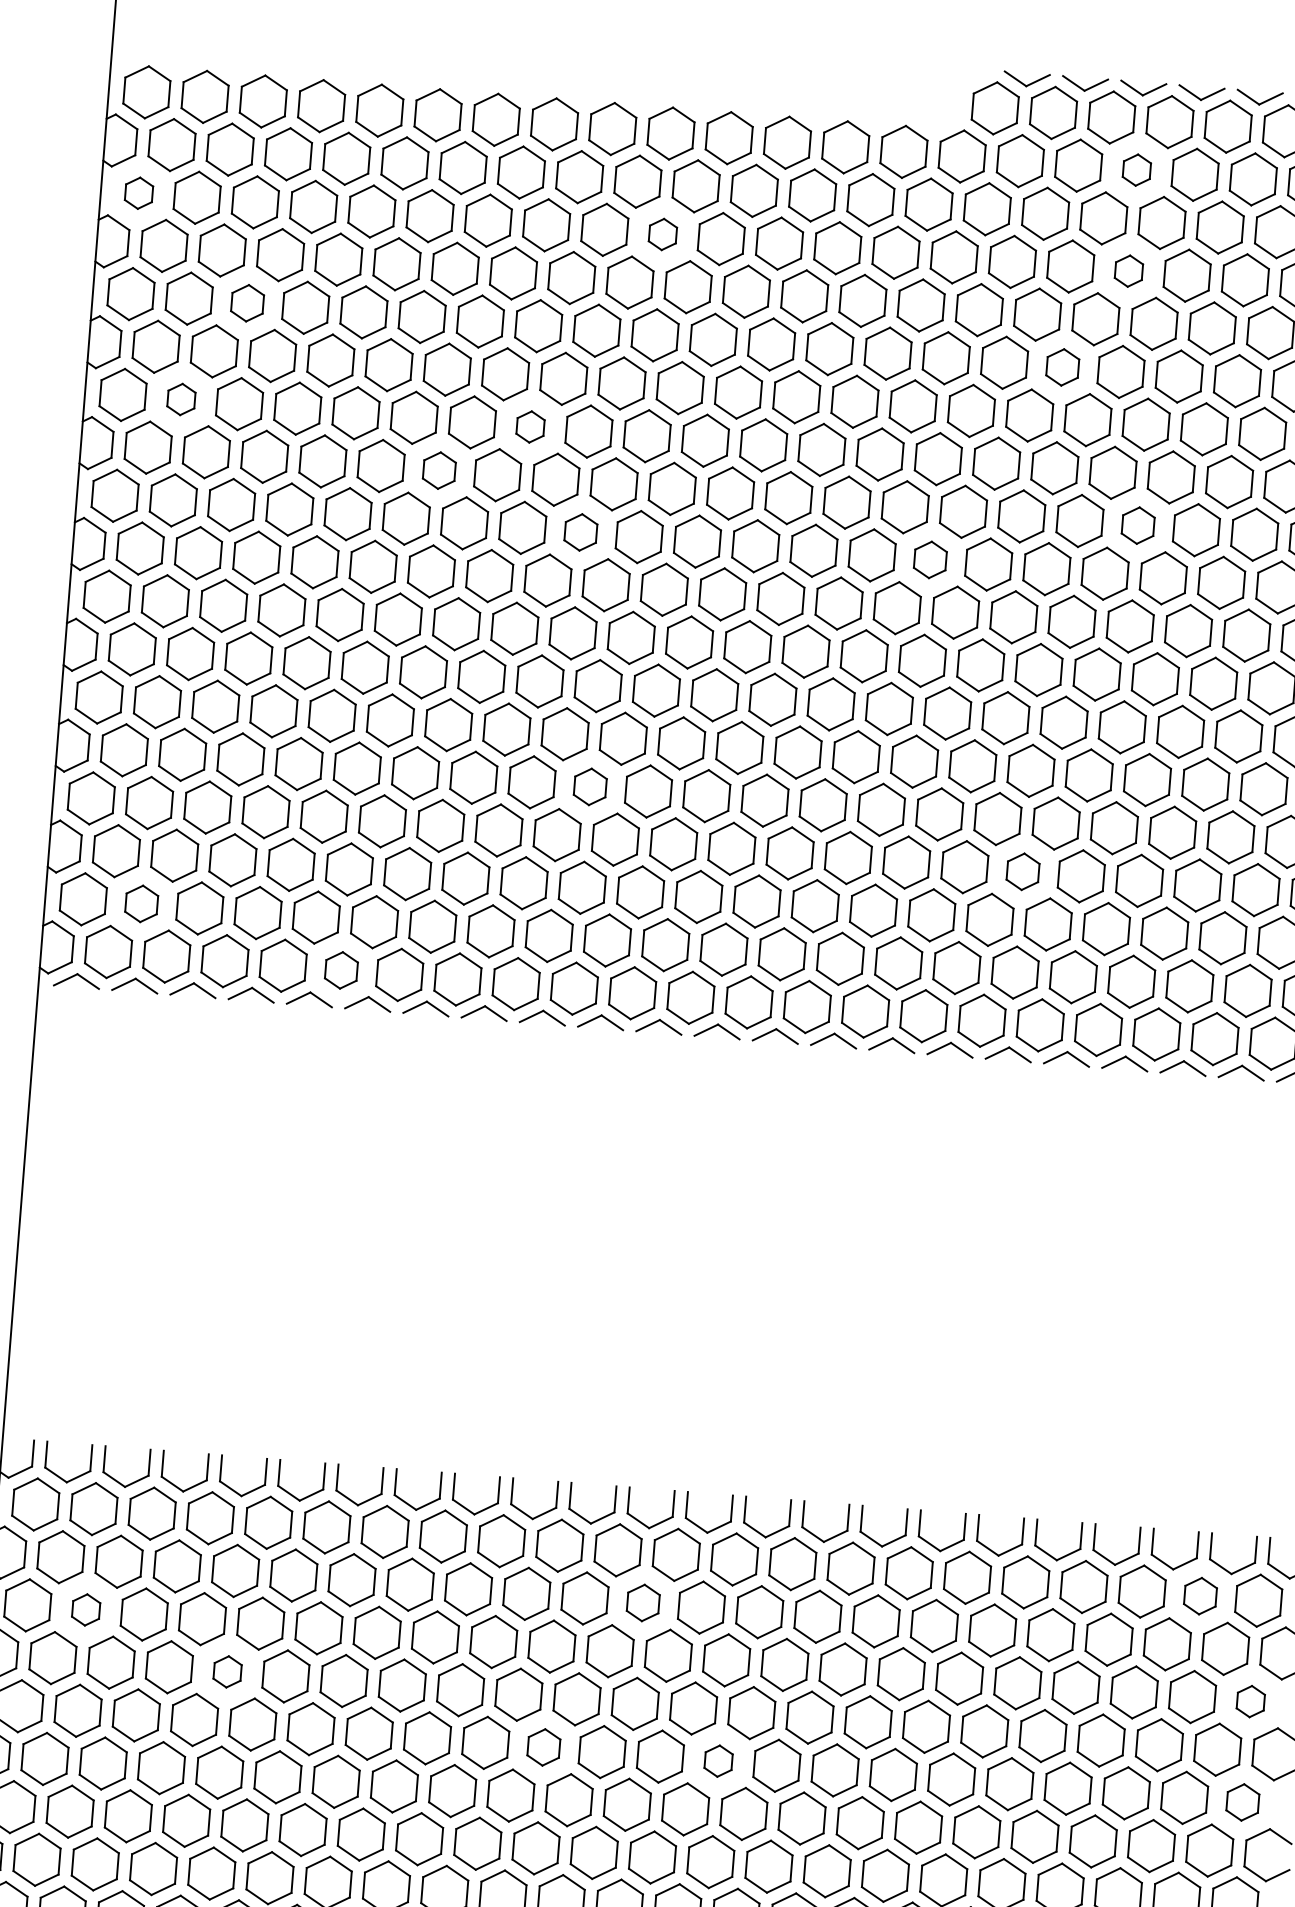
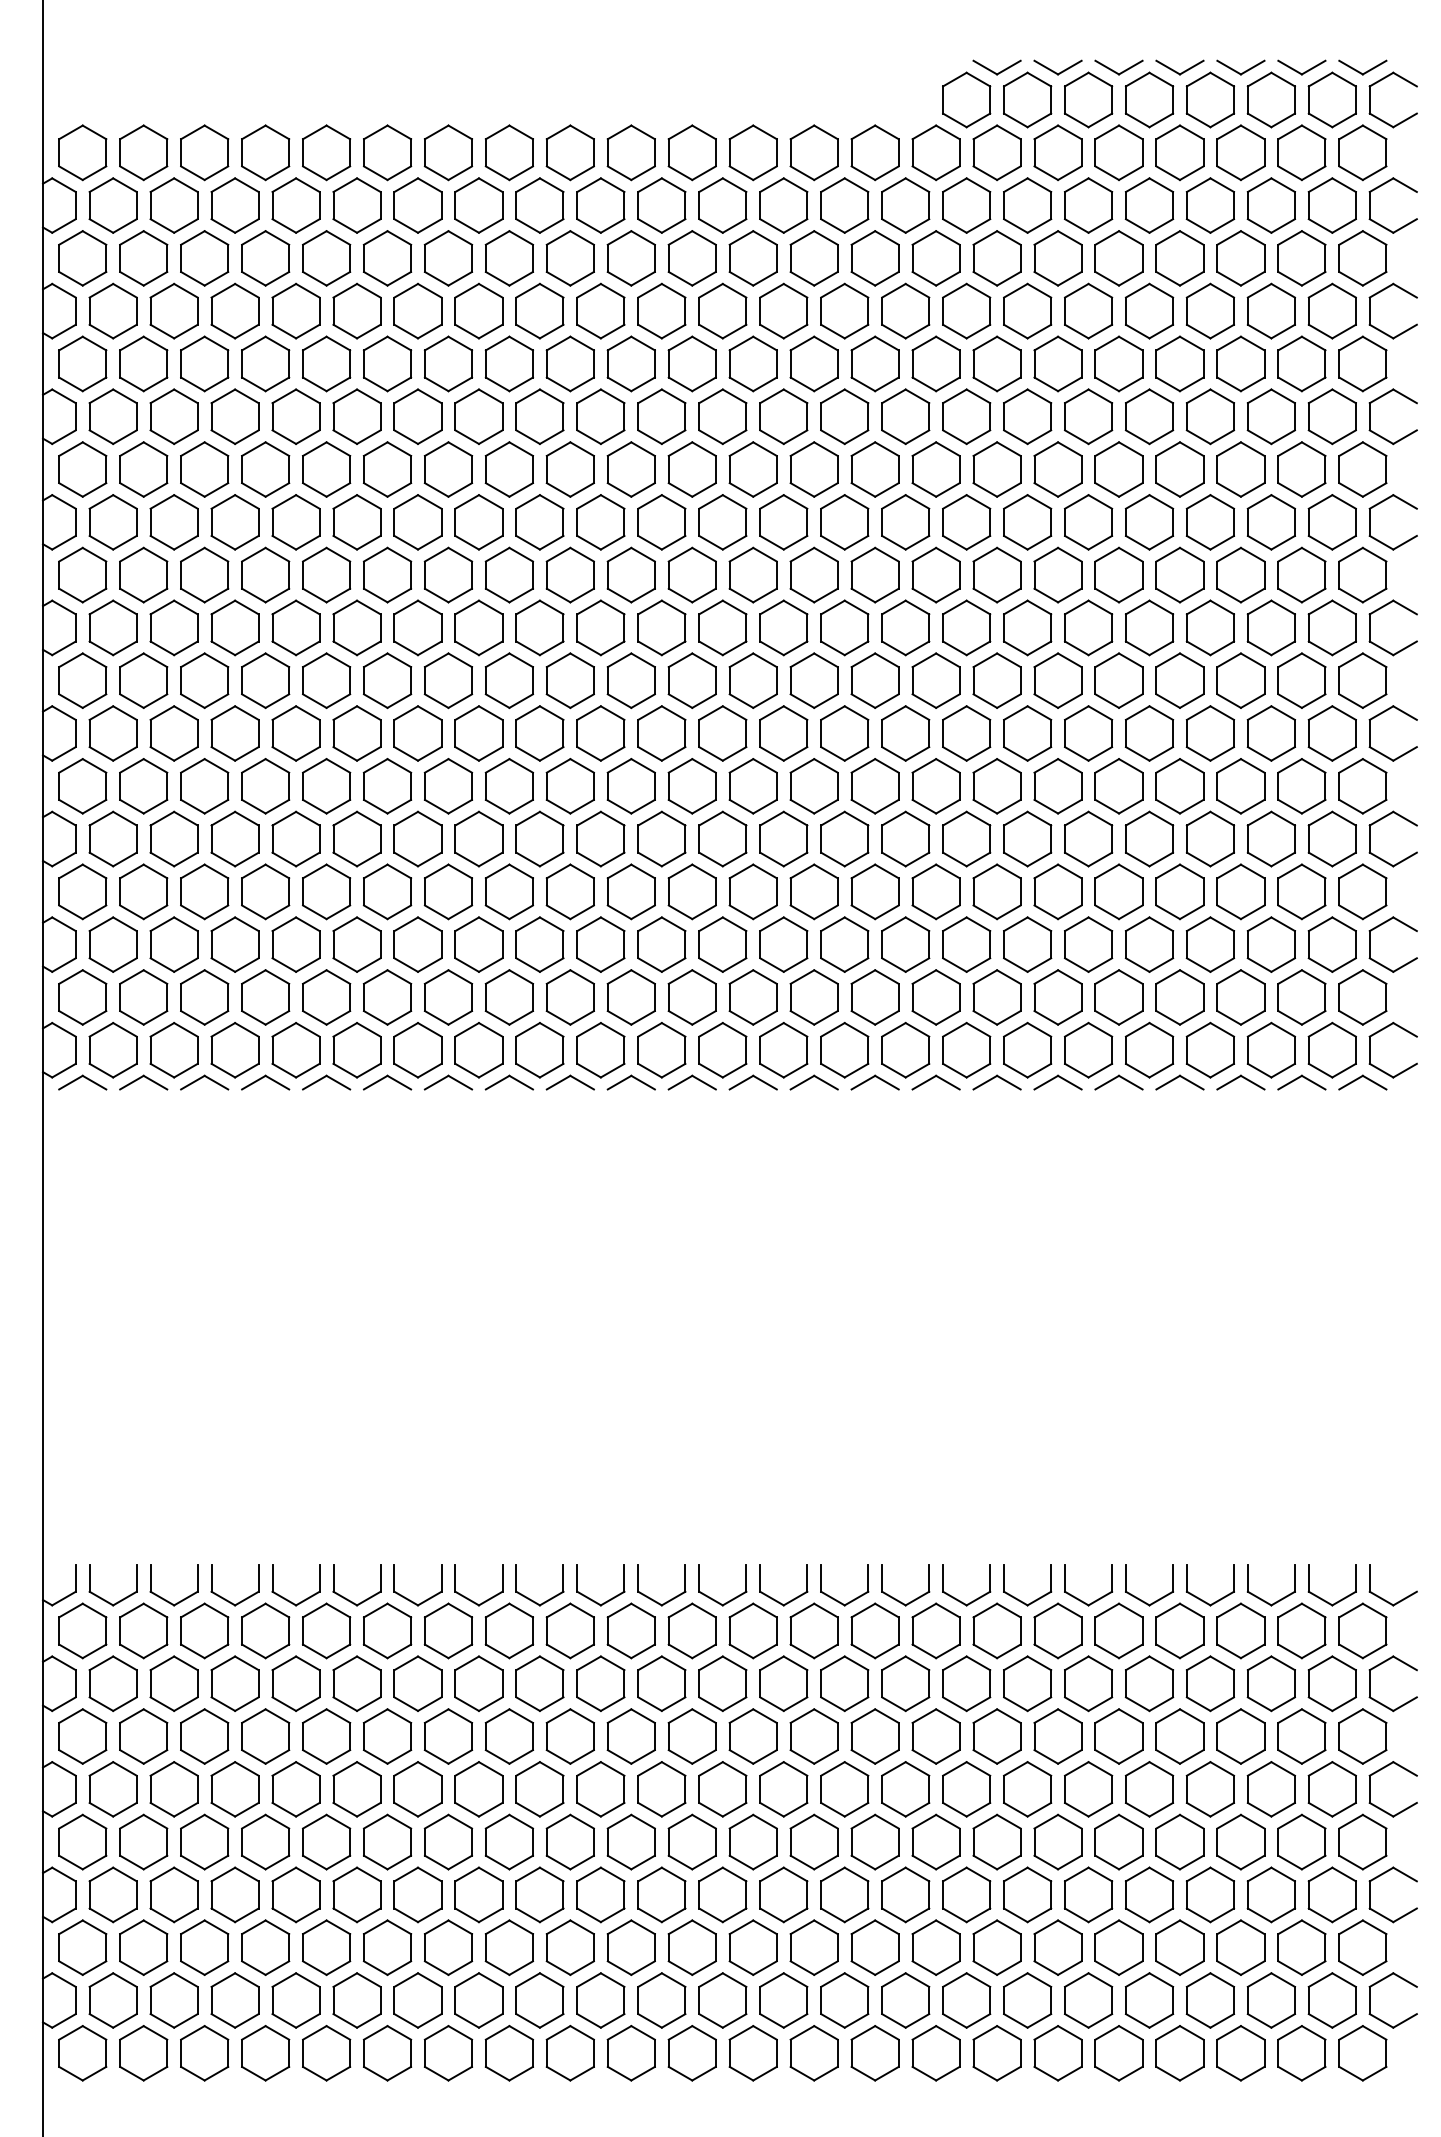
part: (1136, 169) -> (1118, 152), size x1.67
part: (138, 193) -> (82, 258), size x1.67
part: (662, 234) -> (630, 258), size x1.67
part: (1128, 271) -> (1118, 258), size x1.67
part: (247, 302) -> (204, 363), size x1.43
part: (1062, 366) -> (1057, 363), size x1.43
part: (181, 399) -> (143, 469), size x1.67
part: (529, 426) -> (508, 469), size x1.67
part: (438, 470) -> (417, 522), size x1.43
part: (1138, 525) -> (1149, 522), size x1.43
part: (580, 531) -> (569, 574), size x1.43
part: (929, 559) -> (935, 574), size x1.43
part: (589, 786) -> (600, 838), size x1.43
part: (1022, 871) -> (1057, 891), size x1.43
part: (141, 903) -> (143, 997), size x1.43
part: (340, 970) -> (356, 1050), size x1.43
part: (1200, 1595) -> (1301, 1630), size x1.43
part: (642, 1602) -> (722, 1683), size x1.43
part: (85, 1609) -> (143, 1736), size x1.67
part: (227, 1671) -> (295, 1789), size x1.67
part: (1250, 1701) -> (1362, 1736), size x1.67
part: (543, 1746) -> (630, 1841), size x1.43
part: (718, 1760) -> (813, 1841), size x1.67
part: (1242, 1801) -> (1362, 1841), size x1.43

